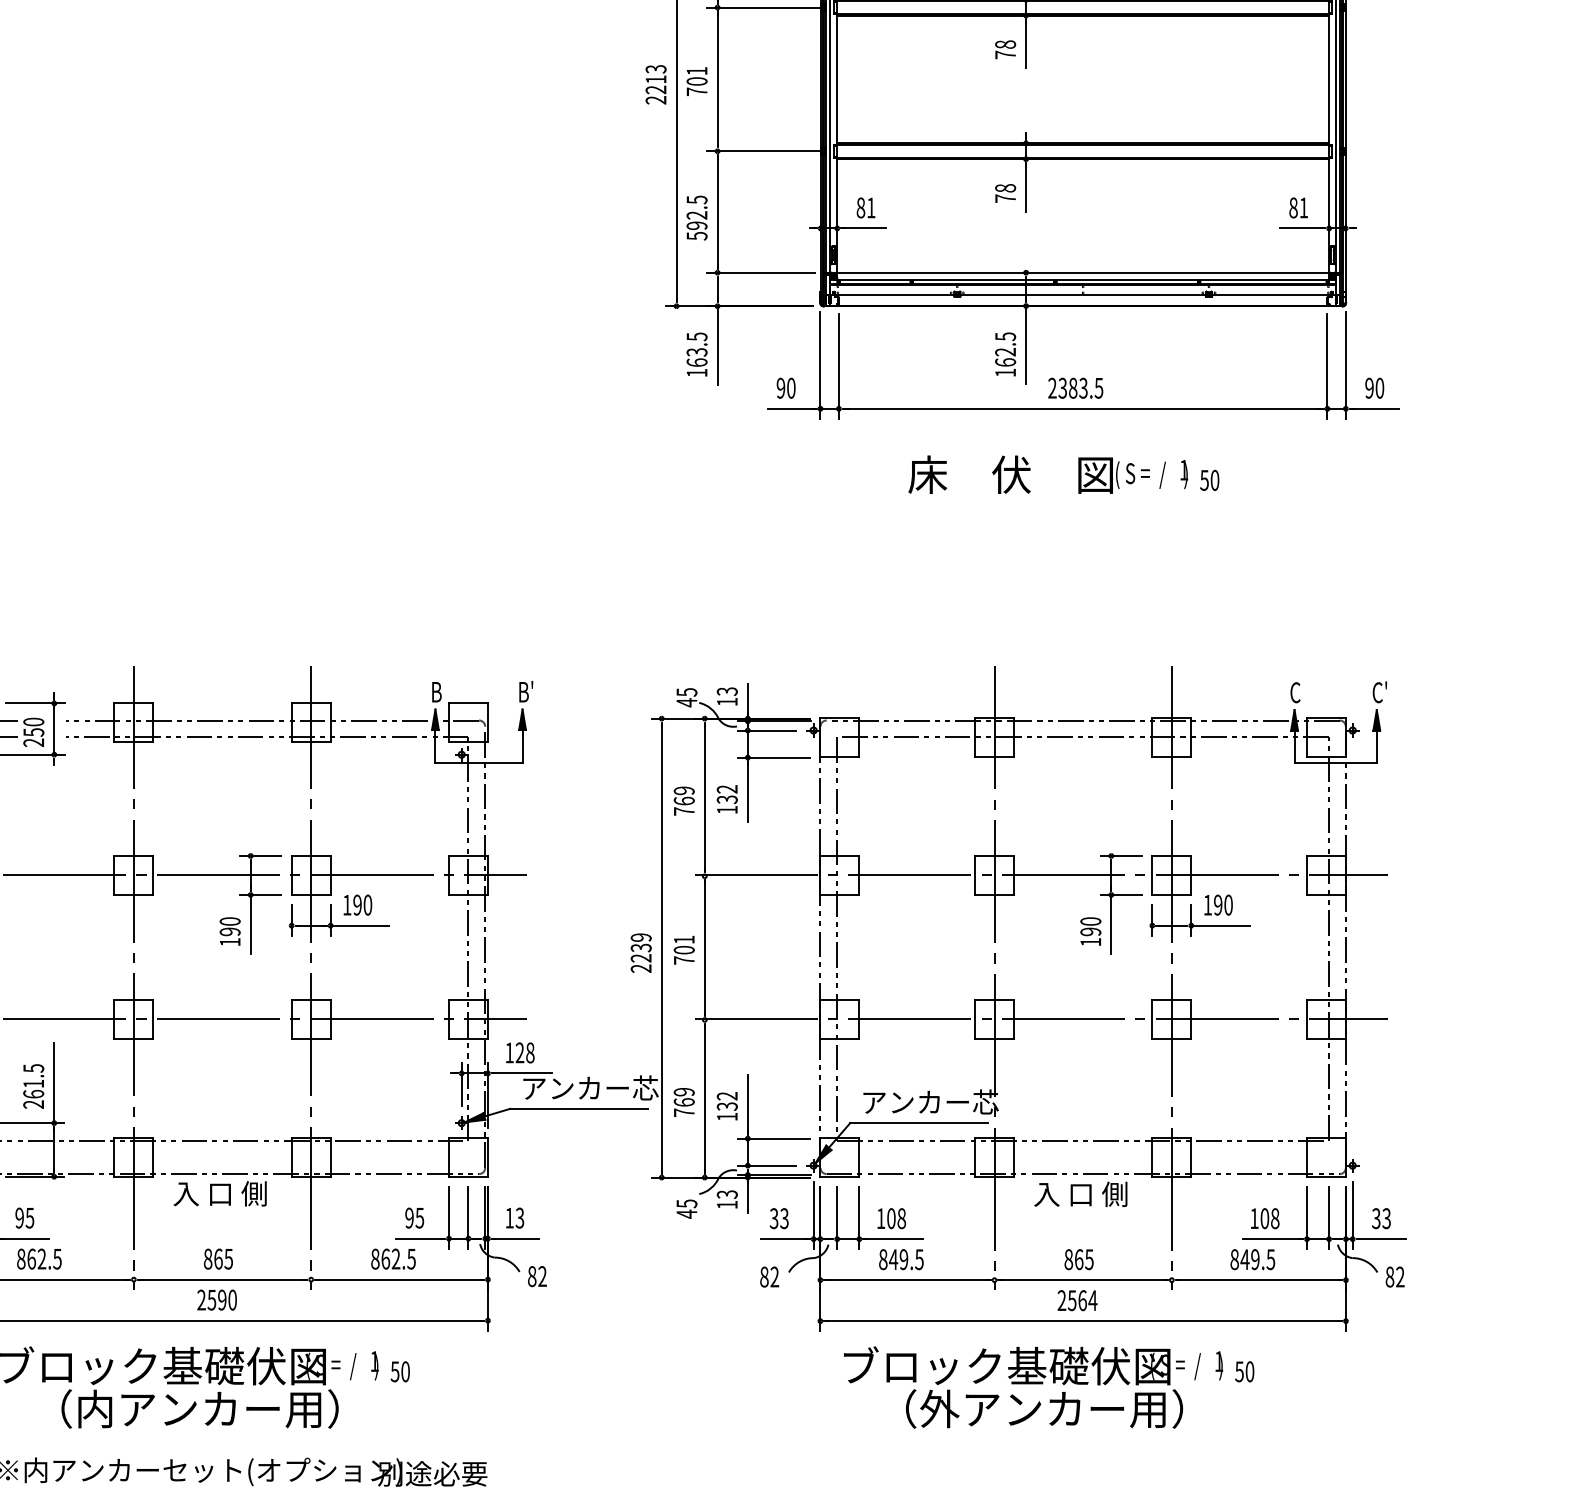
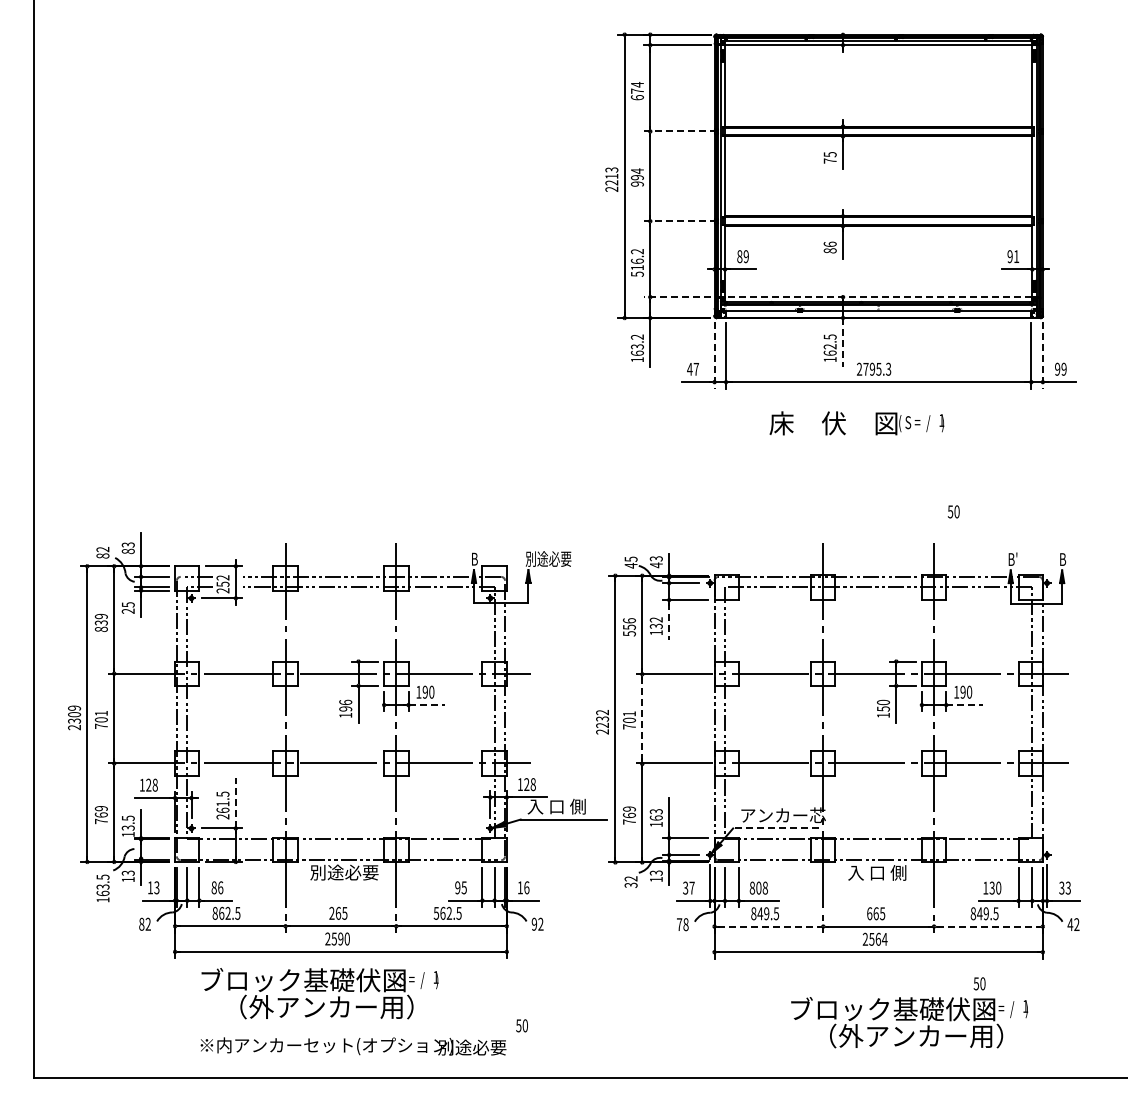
line: (764, 7) -> (679, 131), solid -> dashed
text: (1004, 44) -> (829, 154), 78 -> 75
text: (695, 81) -> (636, 177), 701 -> 994
line: (764, 151) -> (679, 221), solid -> dashed
text: (1004, 193) -> (829, 247), 78 -> 86
text: (869, 207) -> (745, 256), 81 -> 89
text: (1292, 207) -> (1009, 256), 81 -> 91
text: (695, 212) -> (636, 259), 592.5 -> 516.2
line: (759, 273) -> (676, 297), solid -> dashed
line: (1082, 273) -> (878, 297), solid -> dashed
text: (695, 335) -> (636, 336), 163.5 -> 163.2
line: (1026, 345) -> (843, 342), solid -> dashed
line: (820, 366) -> (714, 355), solid -> dashed
line: (1345, 366) -> (1042, 355), solid -> dashed
text: (785, 386) -> (692, 368), 90 -> 47
text: (1081, 386) -> (877, 368), 2383.5 -> 2795.3
text: (1378, 388) -> (1063, 369), 90 -> 99
text: (1209, 479) -> (953, 511), moved
text: (554, 691) -> (548, 558), B' -> 別途必要
text: (1297, 692) -> (1012, 559), C -> B'
text: (1378, 692) -> (1063, 559), C' -> B
text: (727, 702) -> (656, 565), 13 -> 43
text: (32, 721) -> (222, 577), 250 -> 252
line: (748, 793) -> (669, 622), solid -> dashed
text: (682, 801) -> (628, 627), 769 -> 556
text: (229, 919) -> (345, 701), 190 -> 196
line: (361, 926) -> (427, 705), solid -> dashed
line: (1222, 926) -> (965, 705), solid -> dashed
text: (1090, 931) -> (883, 708), 190 -> 150
text: (642, 937) -> (603, 712), 2239 -> 2232
line: (705, 948) -> (642, 719), solid -> dashed
line: (53, 1081) -> (235, 802), solid -> dashed
text: (589, 1087) -> (570, 806), アンカー芯 -> 入 口 側
text: (725, 1100) -> (655, 814), 132 -> 163
line: (918, 1123) -> (775, 828), solid -> dashed
text: (228, 1193) -> (344, 872), 入 口 側 -> 別途必要
text: (685, 1209) -> (630, 882), 45 -> 32
text: (24, 1217) -> (217, 887), 95 -> 86
text: (519, 1217) -> (526, 887), 13 -> 16
text: (783, 1217) -> (691, 887), 33 -> 37
text: (881, 1217) -> (752, 887), 108 -> 808
text: (1270, 1217) -> (995, 887), 108 -> 130
text: (375, 1257) -> (436, 912), 862.5 -> 562.5
text: (207, 1259) -> (331, 913), 865 -> 265
text: (1068, 1259) -> (869, 913), 865 -> 665
text: (532, 1276) -> (534, 924), 82 -> 92
text: (769, 1276) -> (682, 924), 82 -> 78
text: (1390, 1276) -> (1070, 924), 82 -> 42
line: (908, 1280) -> (769, 926), solid -> dashed
line: (1258, 1280) -> (988, 926), solid -> dashed
text: (399, 1371) -> (521, 1025), moved
text: (1033, 1387) -> (909, 1022), moved
text: (95, 1409) -> (261, 1007), （内アンカー用） -> （外アンカー用）

